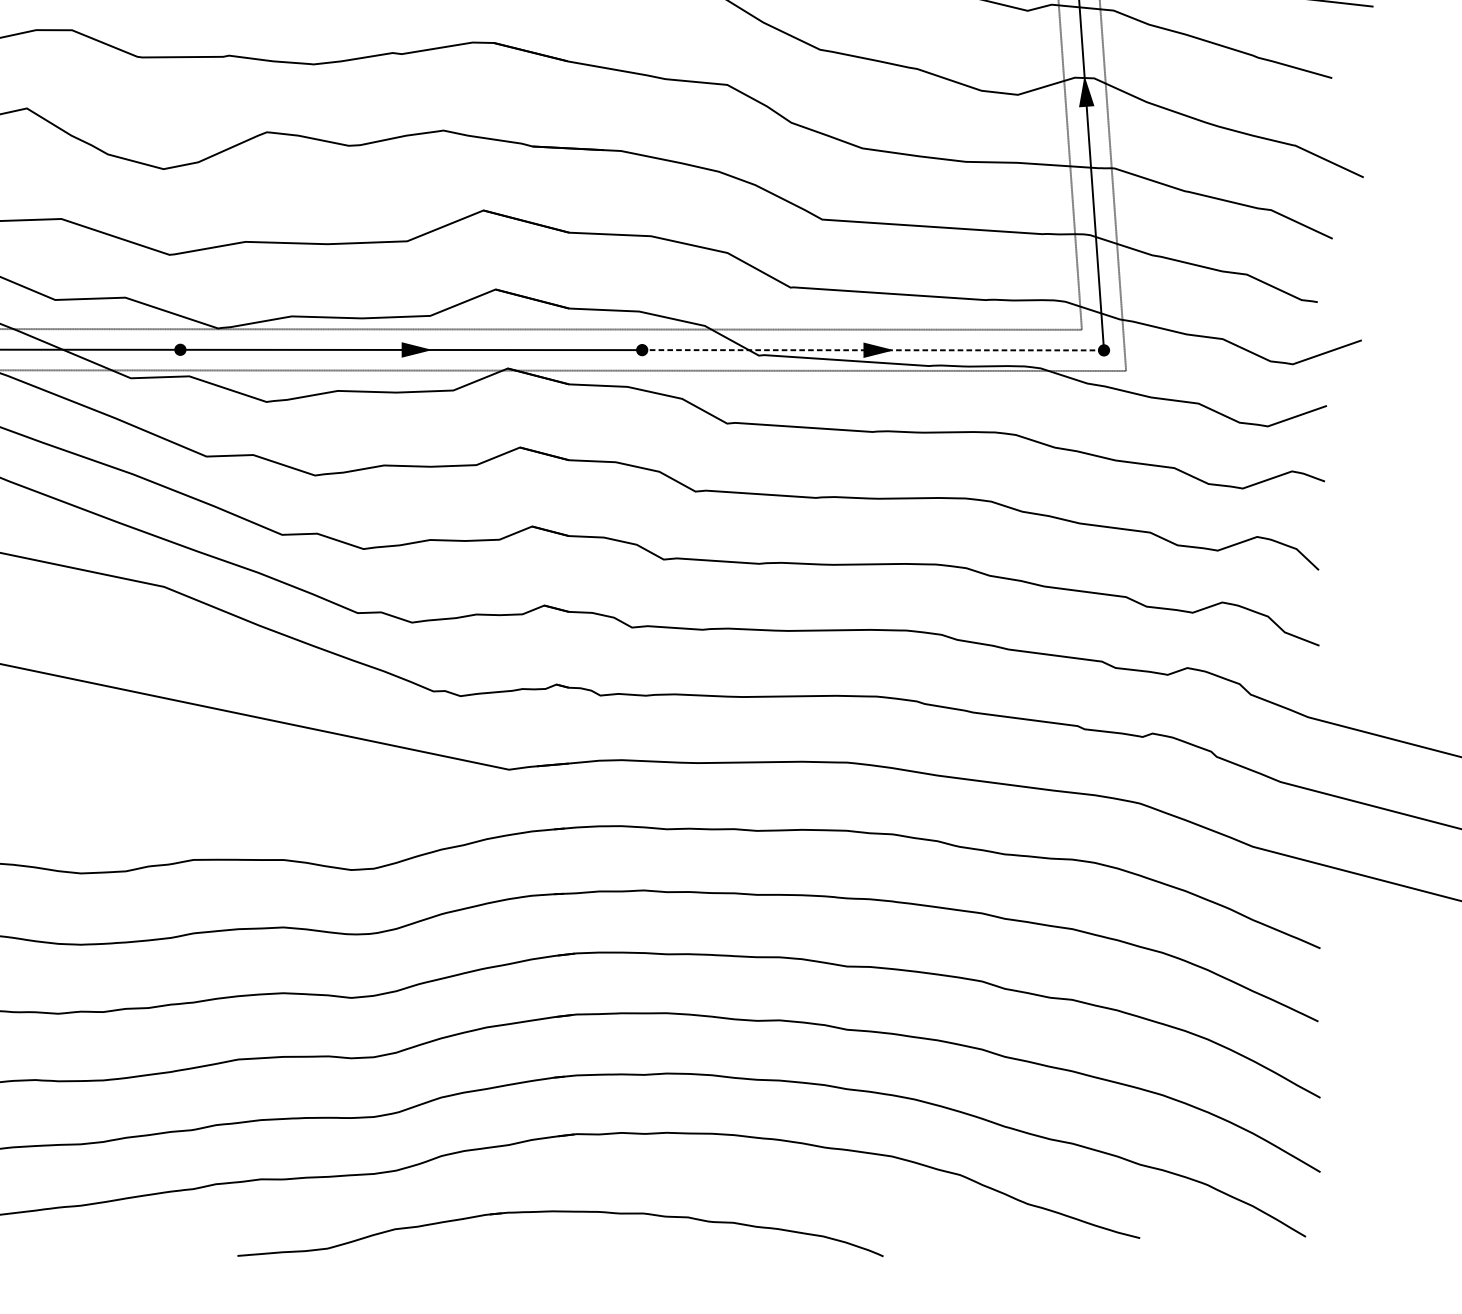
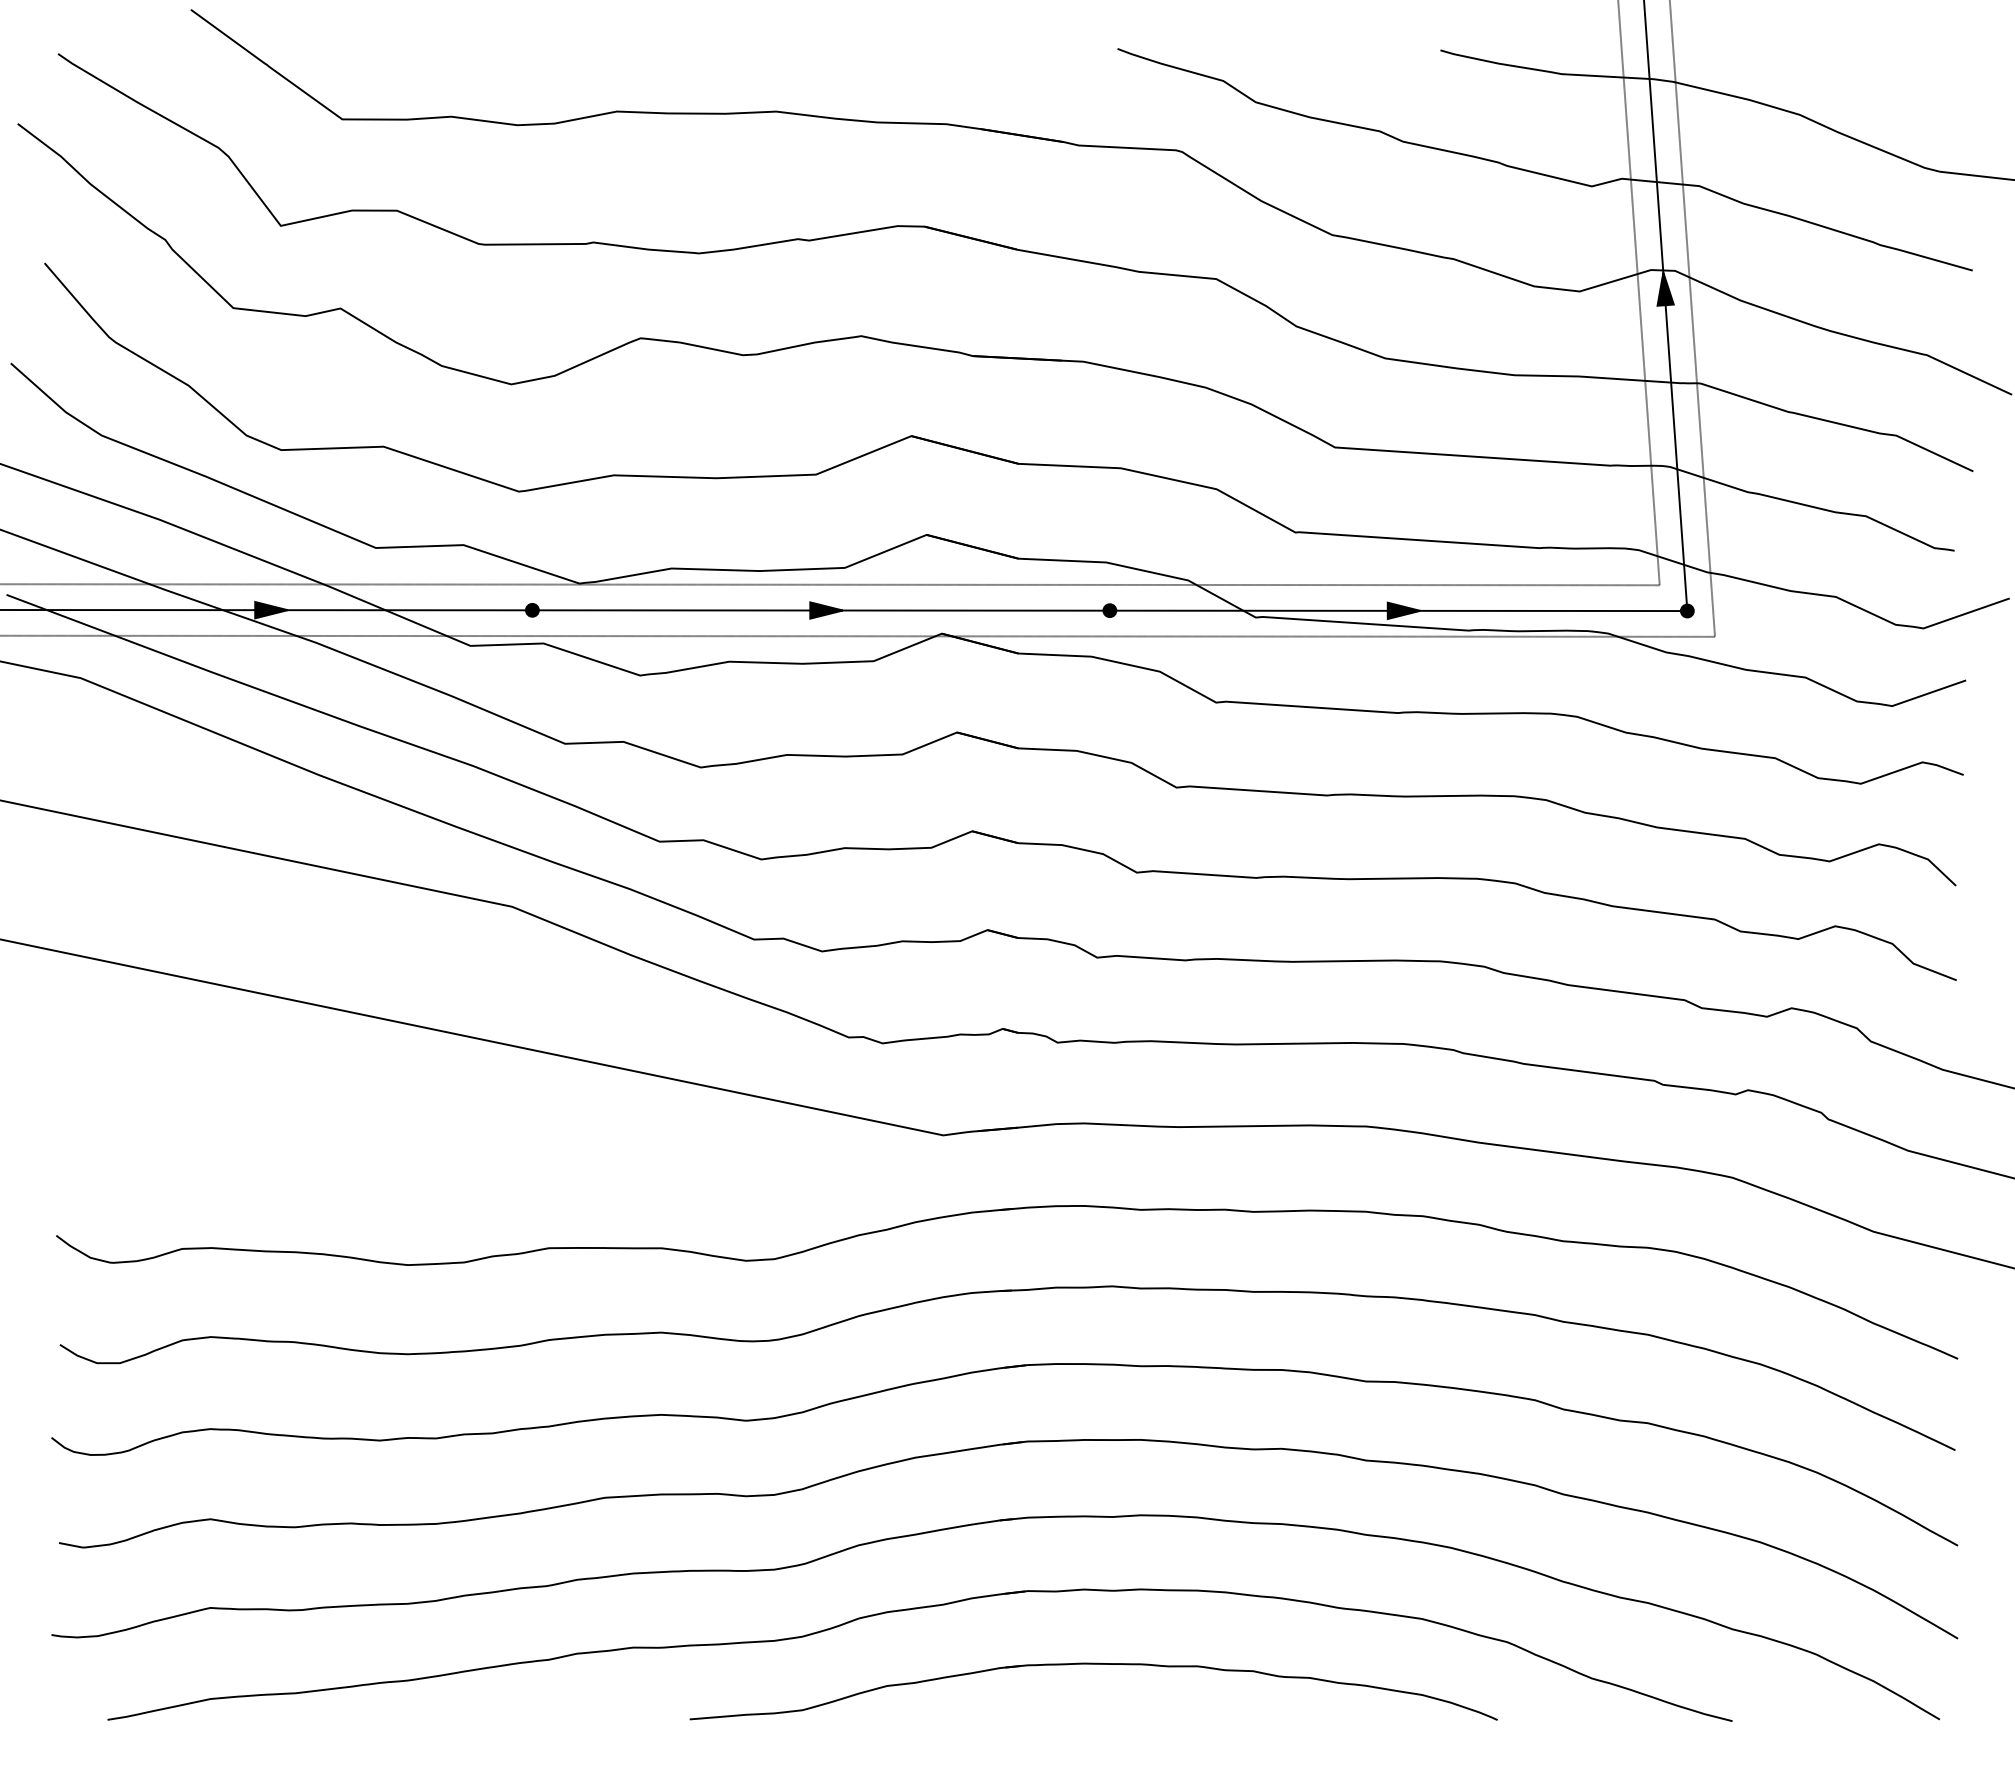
line: (873, 349) -> (1398, 610), dashed -> solid
part: (560, 1212) -> (1093, 1664), moved

